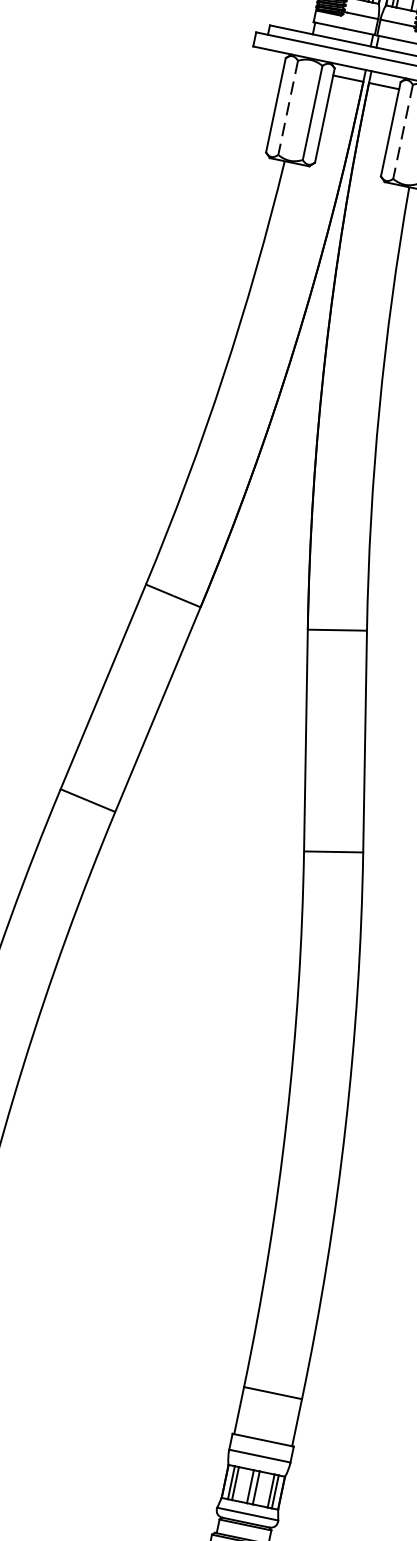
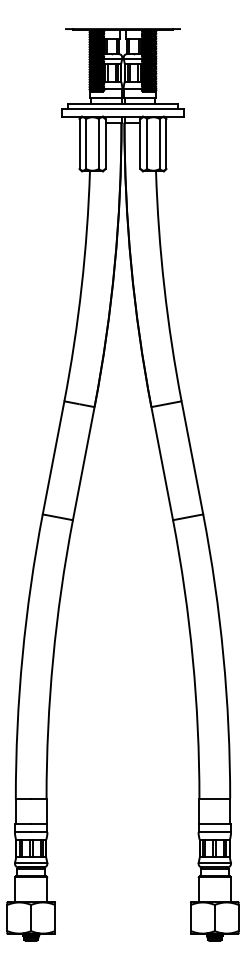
line: (288, 108) -> (86, 144), dashed -> solid
line: (401, 132) -> (146, 144), dashed -> solid

